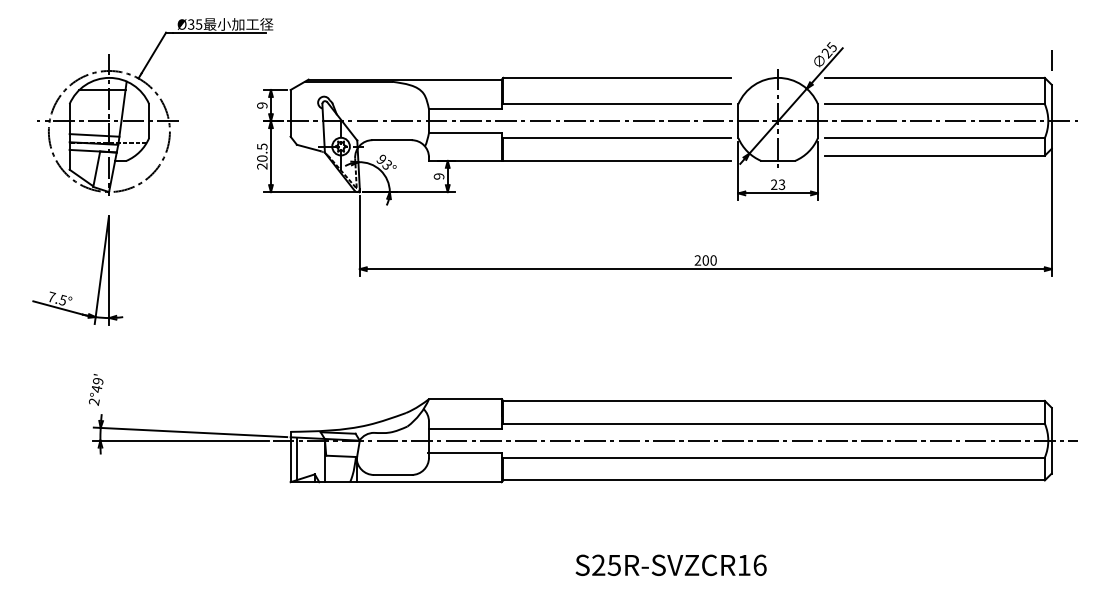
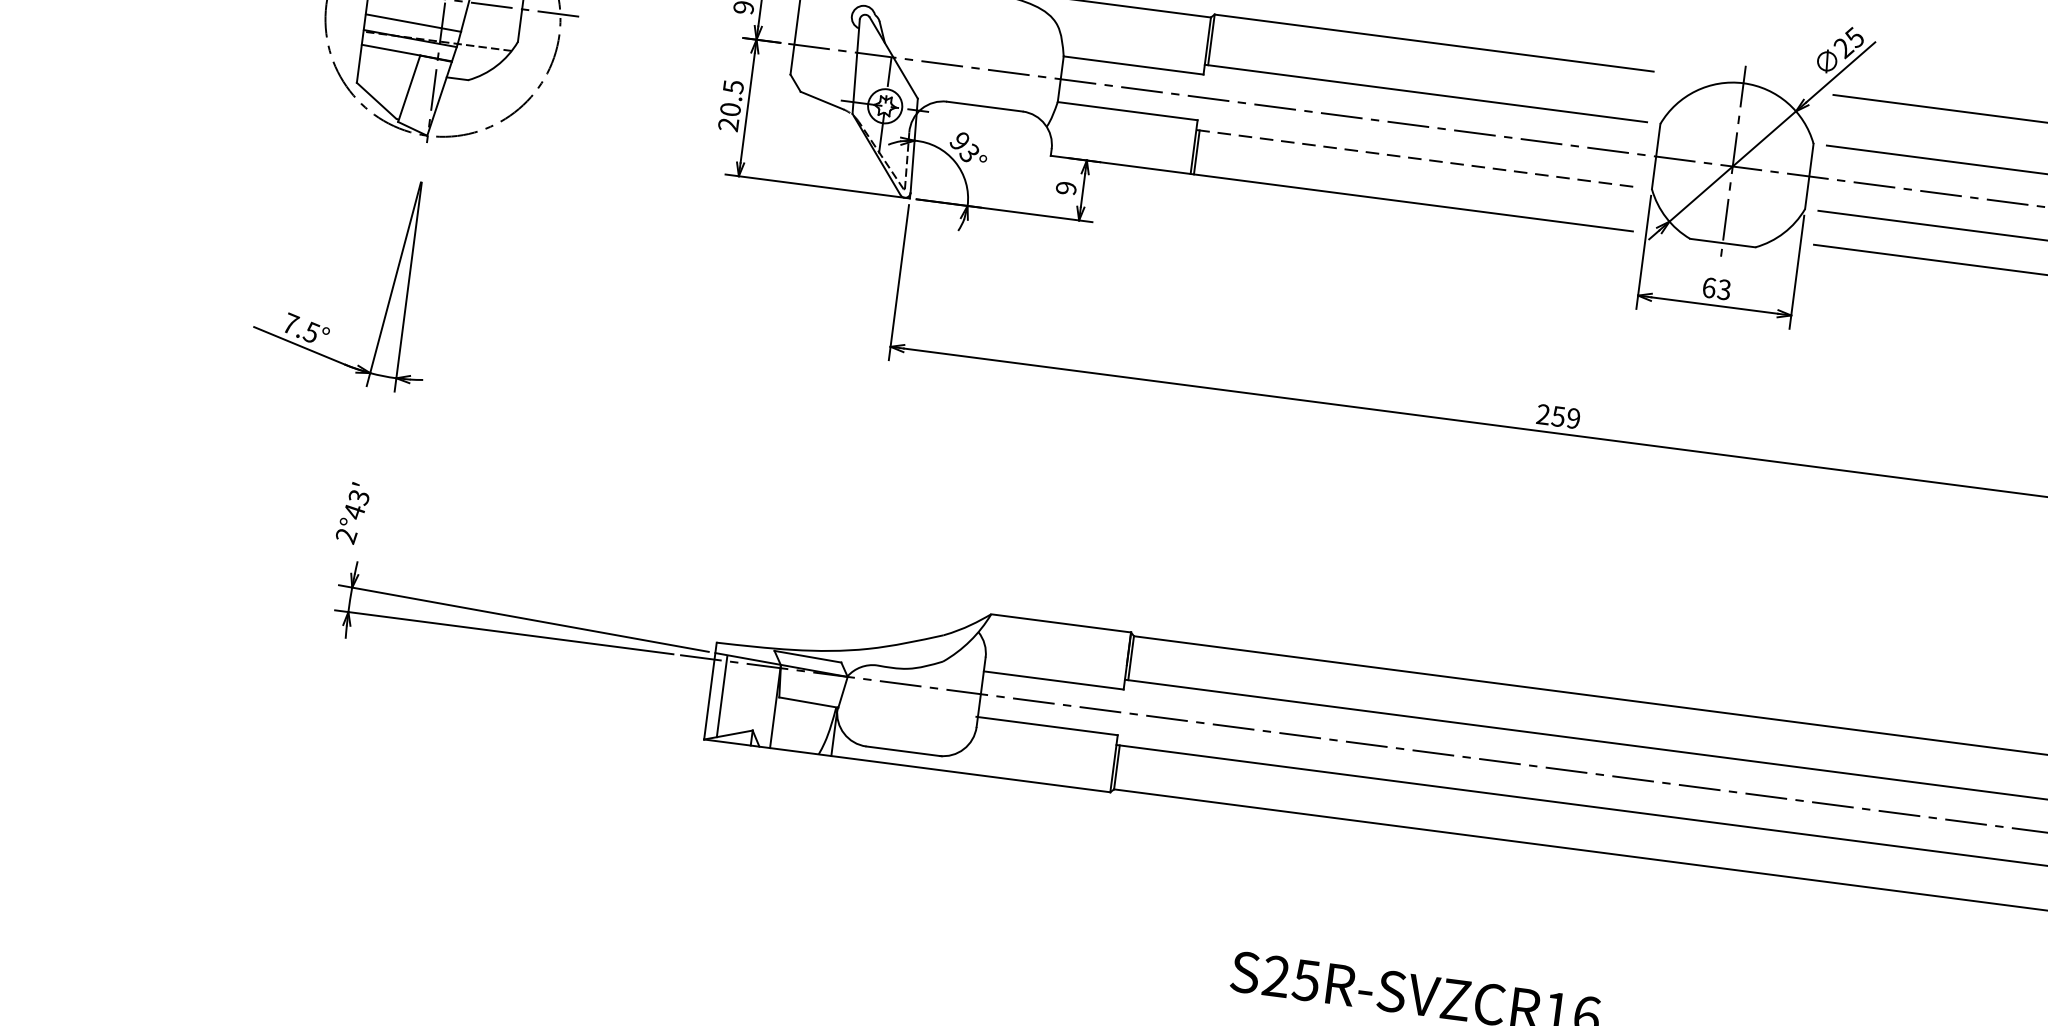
line: (616, 138) -> (1417, 159), solid -> dashed
text: (774, 184) -> (1709, 287), 23 -> 63
text: (709, 260) -> (1565, 417), 200 -> 259
text: (98, 381) -> (359, 497), 2°49' -> 2°43'

